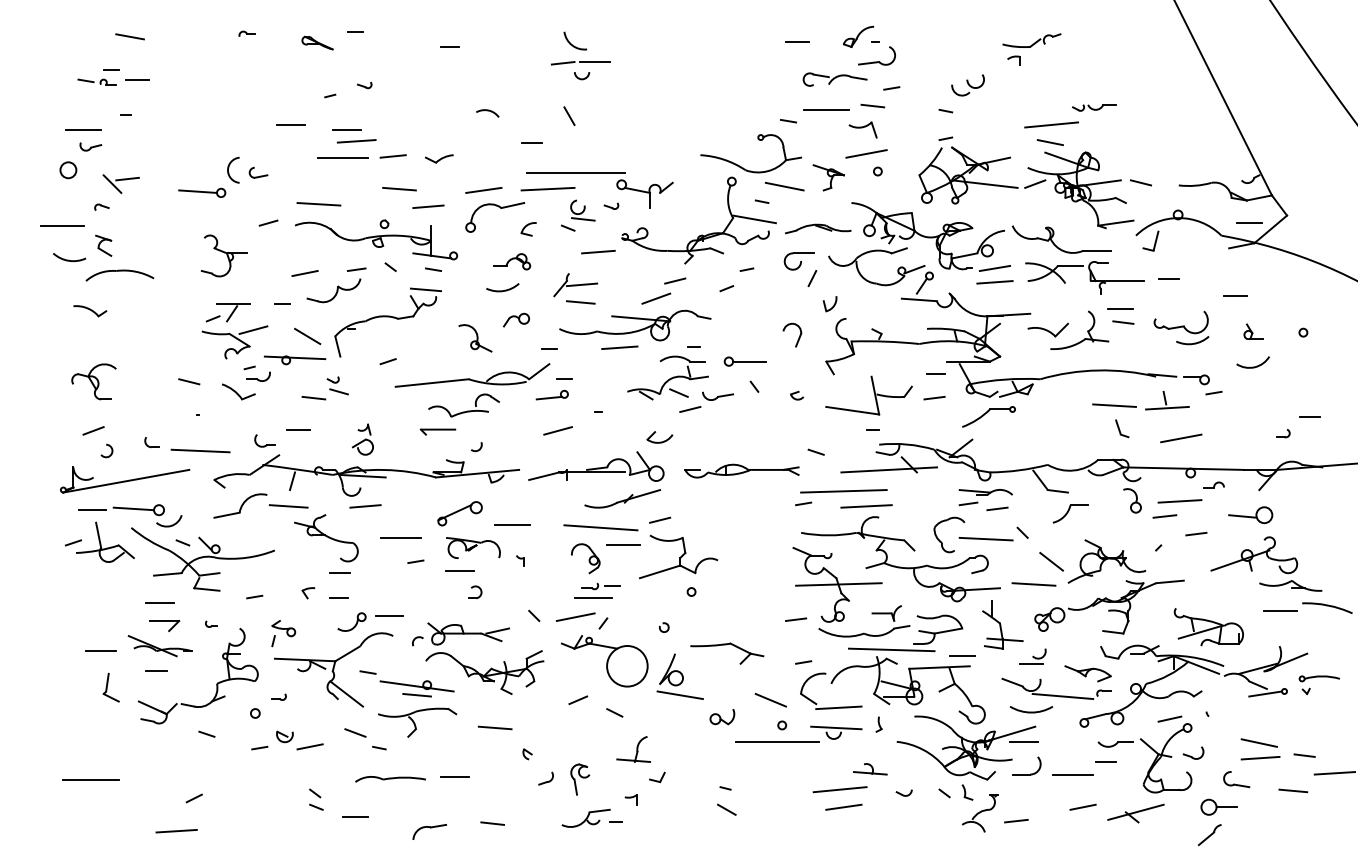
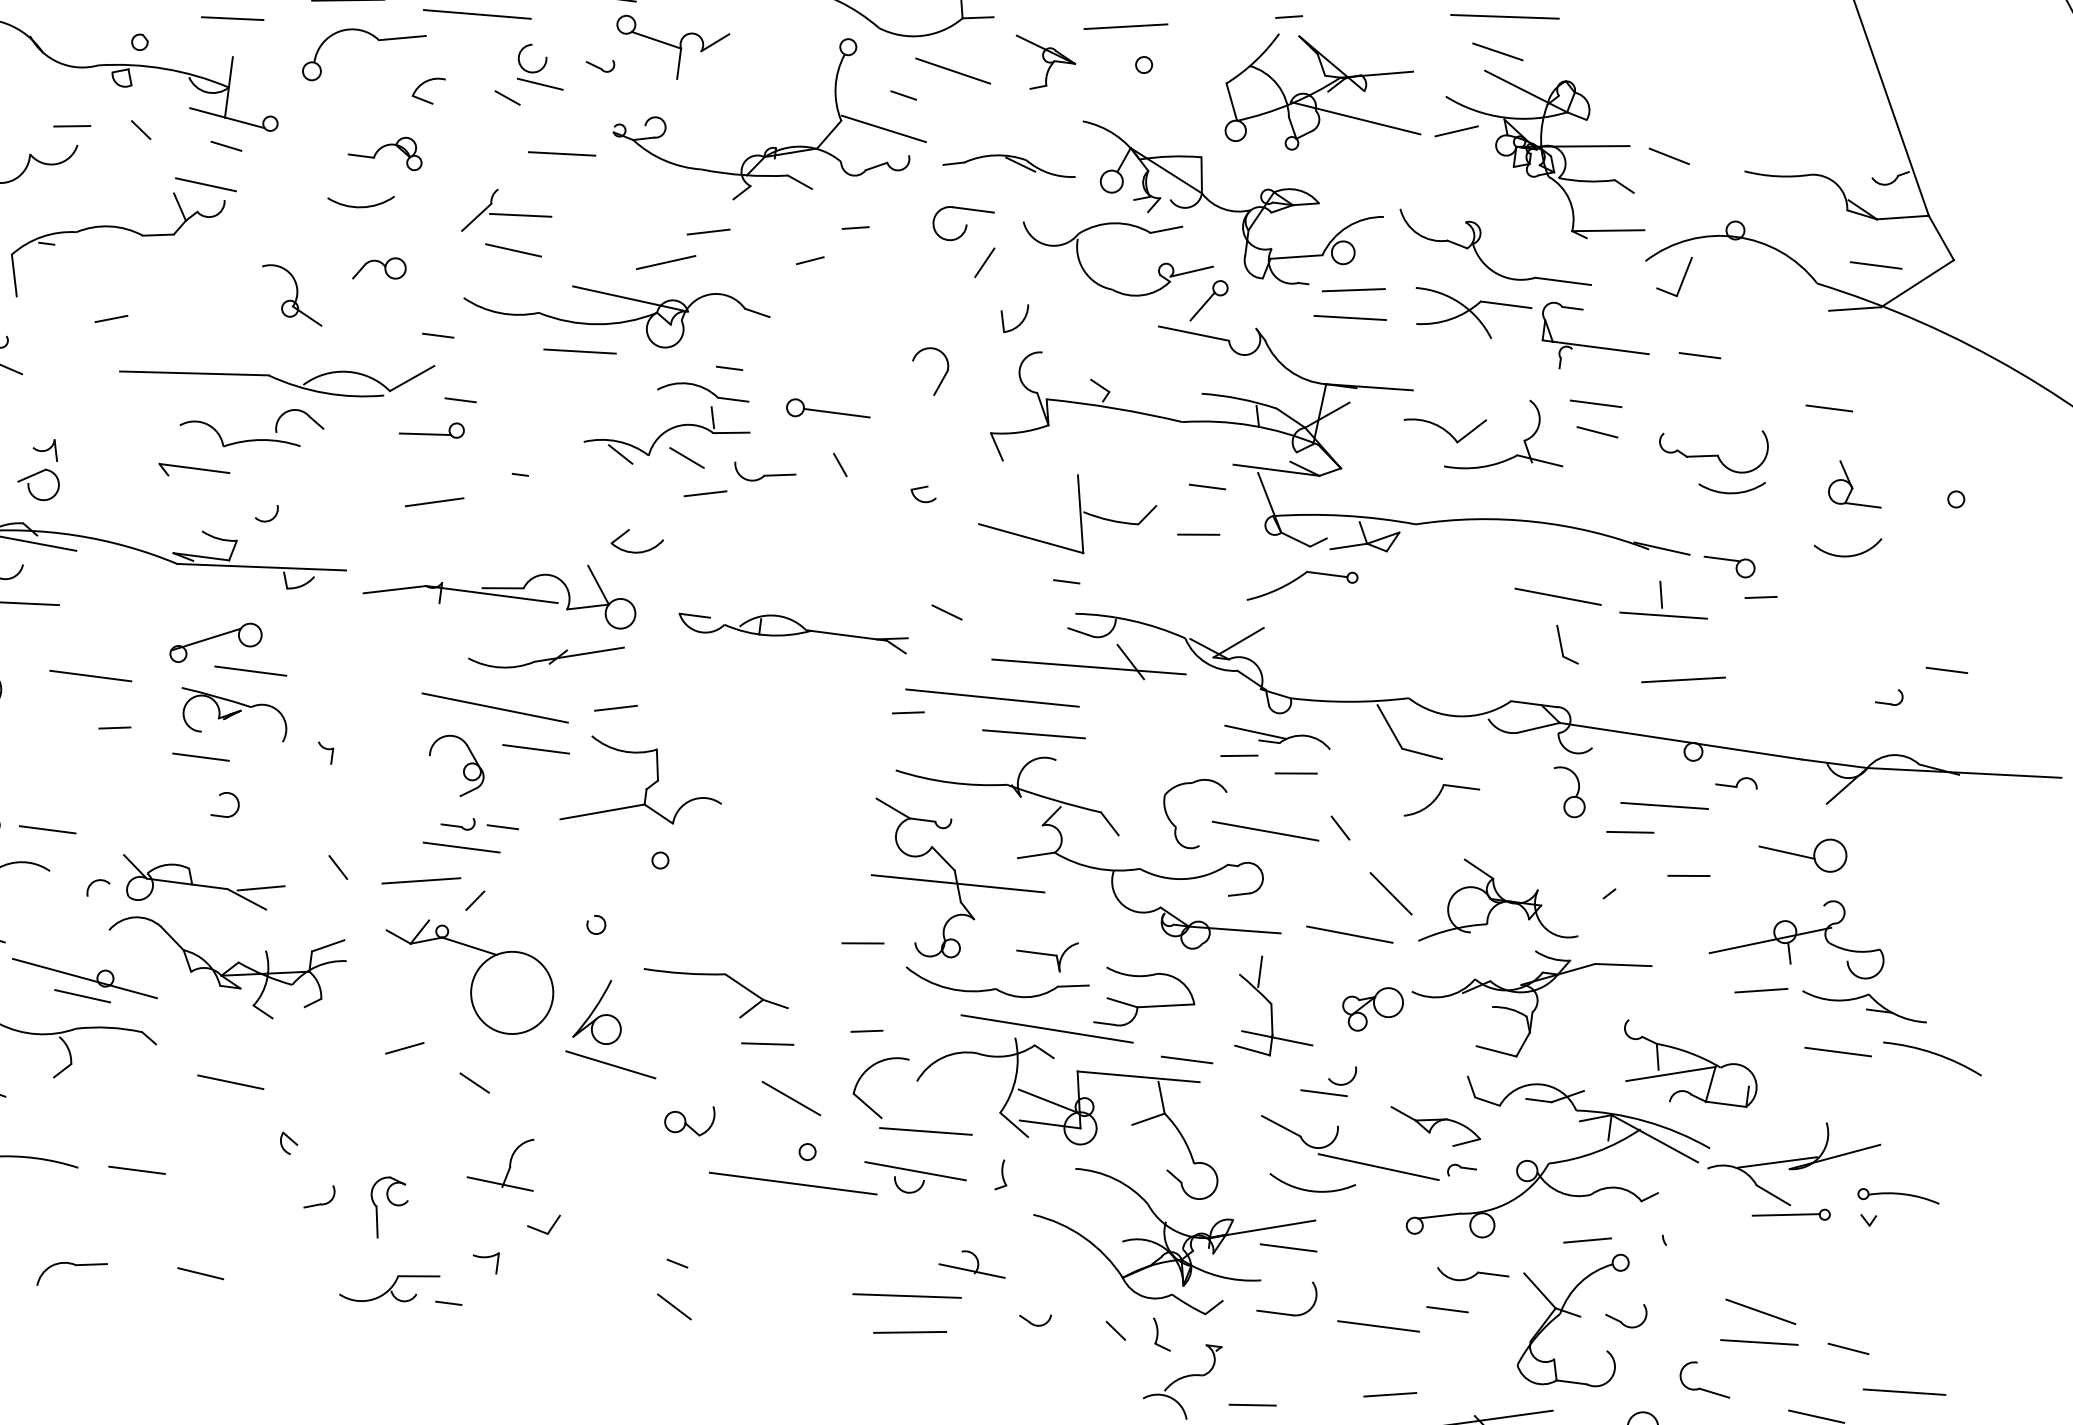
part: (1253, 331) -> (1856, 484), size x1.43
line: (512, 524) -> (250, 669), moved
line: (1238, 585) -> (1760, 990), added
line: (755, 674) -> (767, 1042), added

